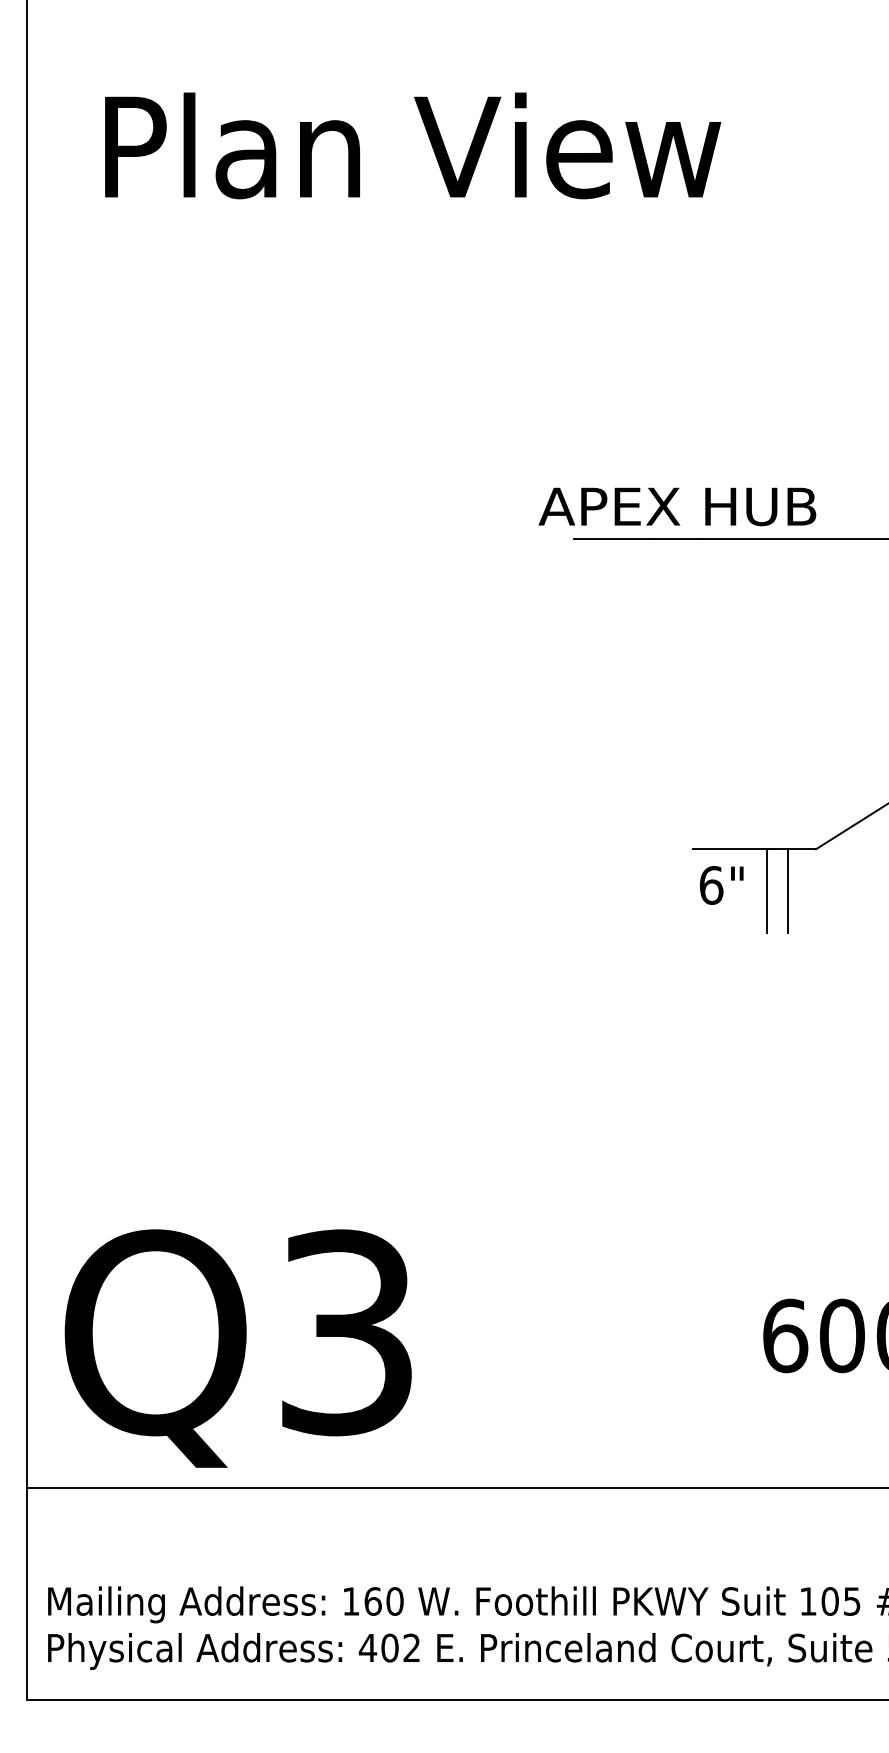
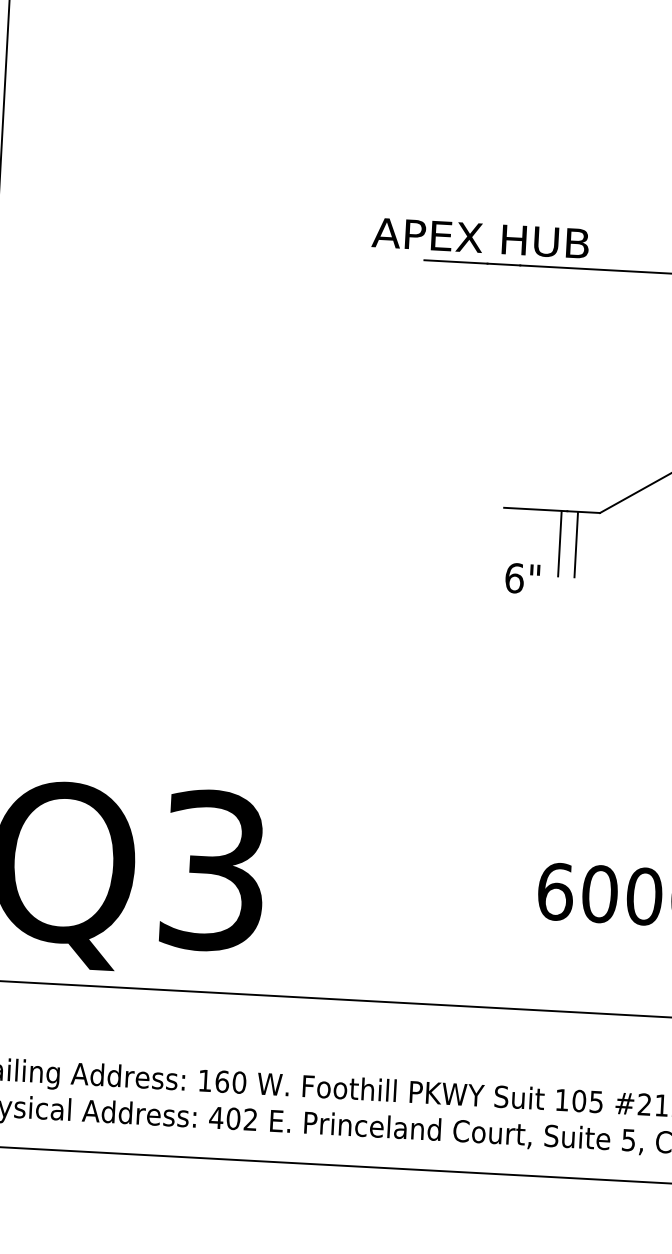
text: (677, 506) -> (480, 238), moved
text: (721, 885) -> (522, 578), moved

